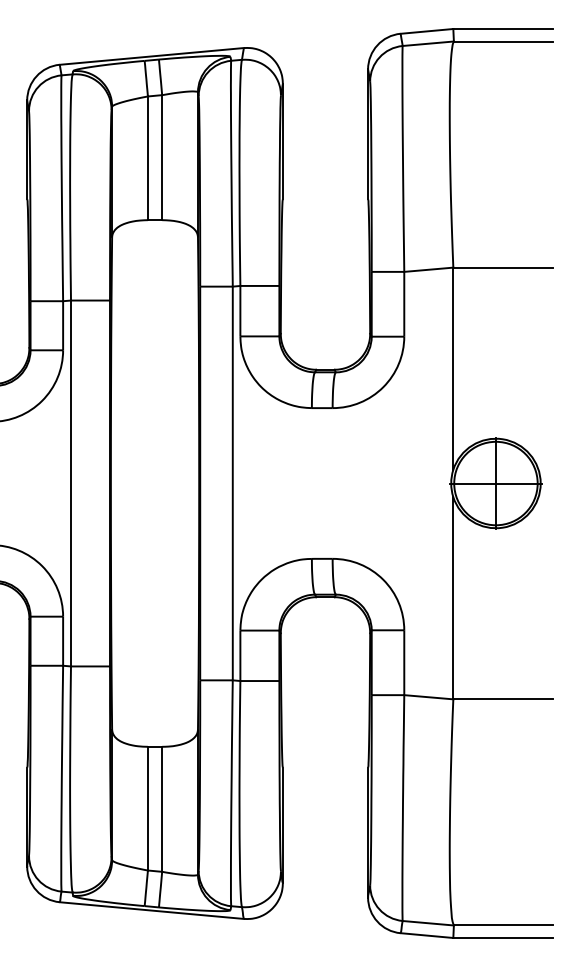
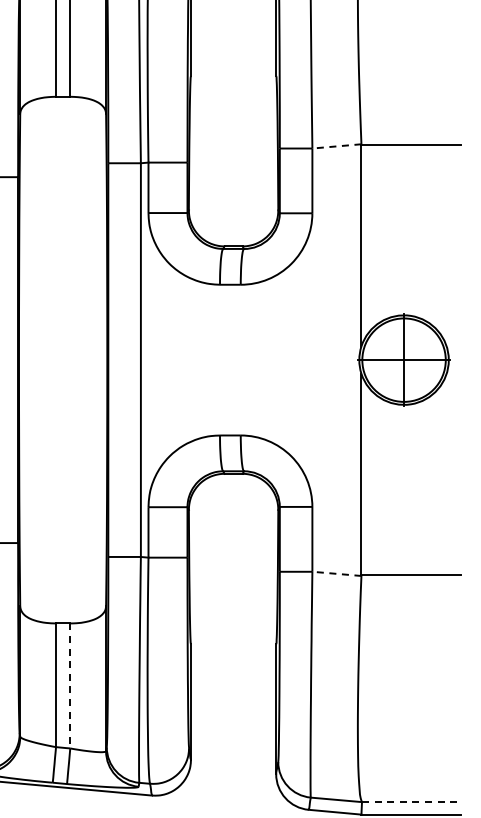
line: (428, 269) -> (336, 146), solid -> dashed
line: (428, 697) -> (336, 574), solid -> dashed
line: (162, 809) -> (70, 686), solid -> dashed
line: (503, 925) -> (411, 802), solid -> dashed

